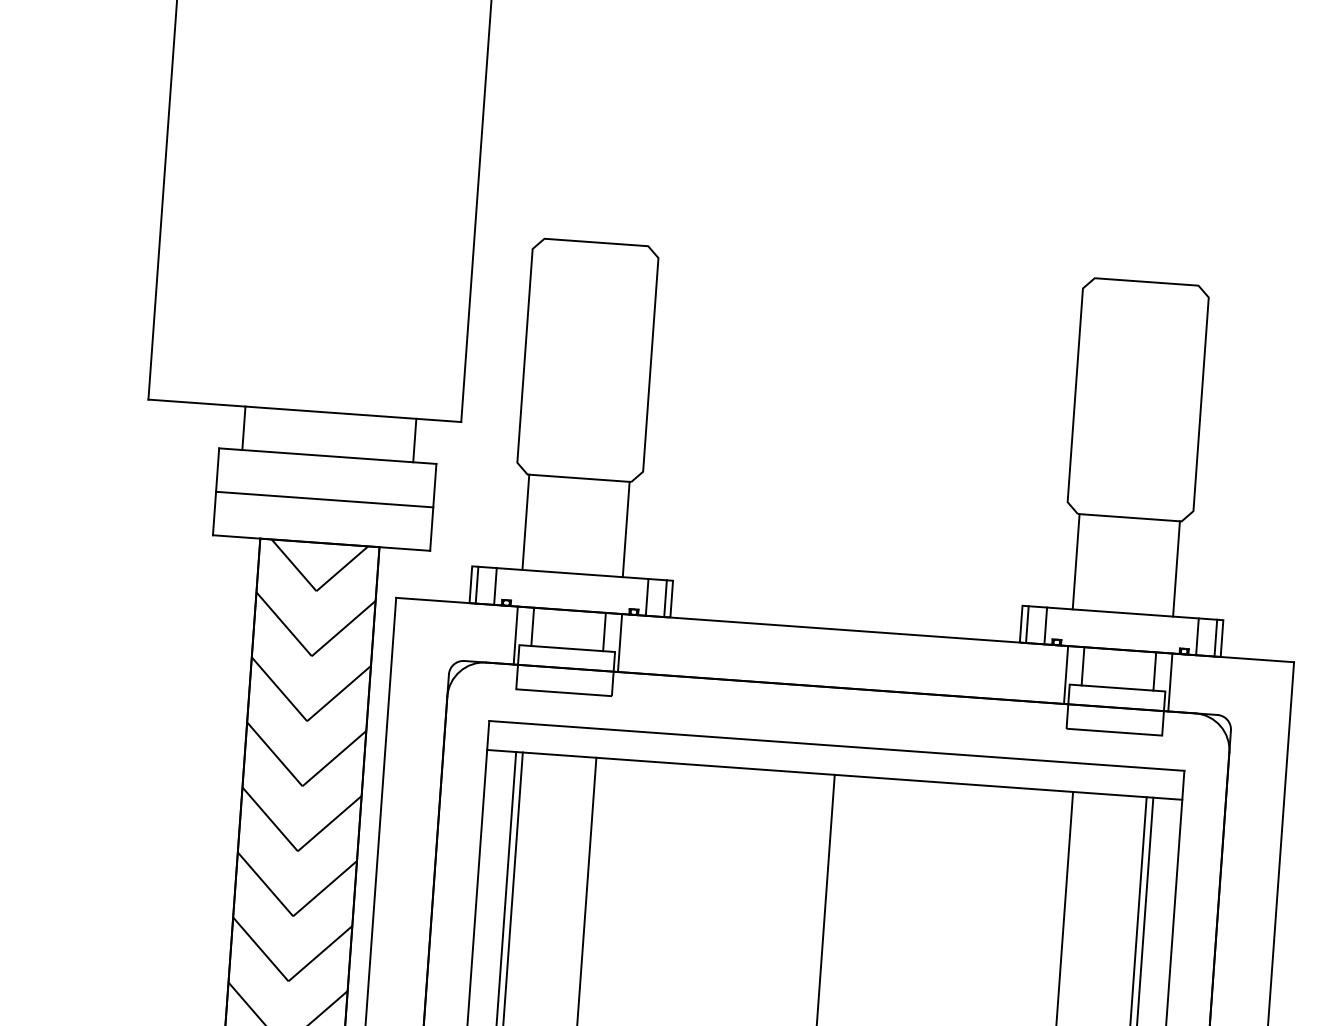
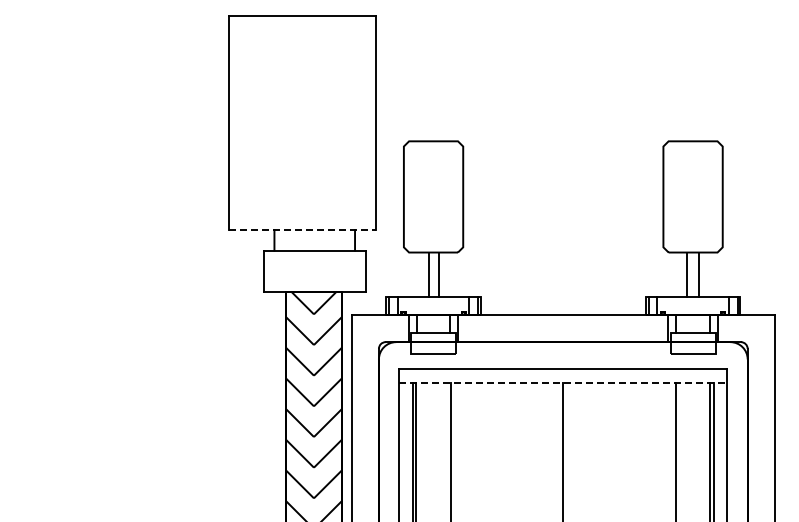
line: (304, 411) -> (302, 230), solid -> dashed
line: (324, 500) -> (314, 271), removed
line: (525, 521) -> (438, 274), moved
line: (626, 528) -> (429, 274), moved
line: (1076, 560) -> (699, 274), moved
line: (1176, 567) -> (686, 274), moved
line: (835, 775) -> (563, 383), solid -> dashed

